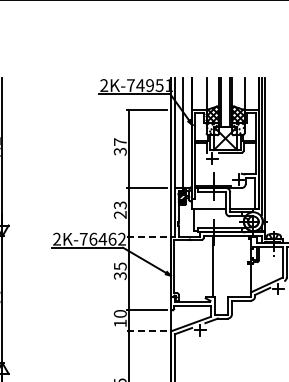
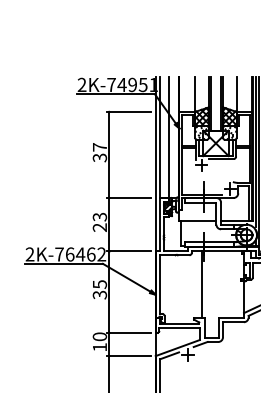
line: (146, 236) -> (128, 251), dashed -> solid
line: (146, 331) -> (128, 356), dashed -> solid

